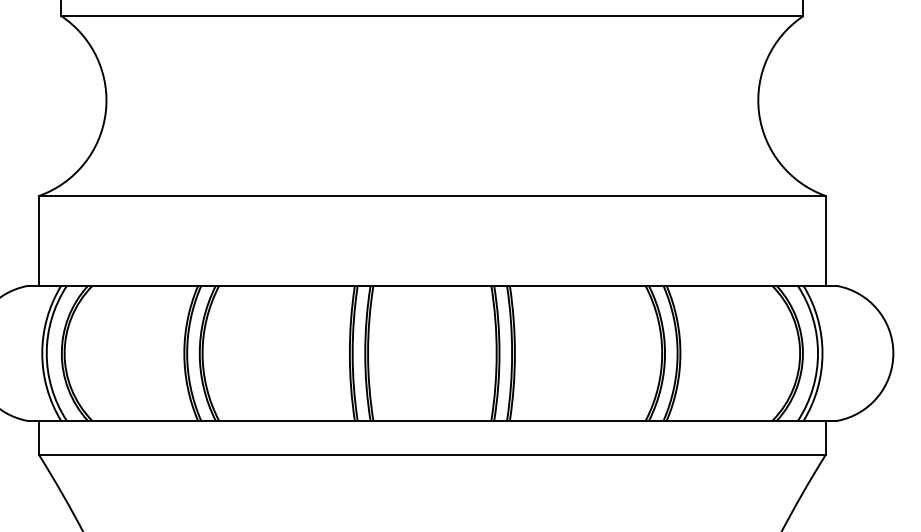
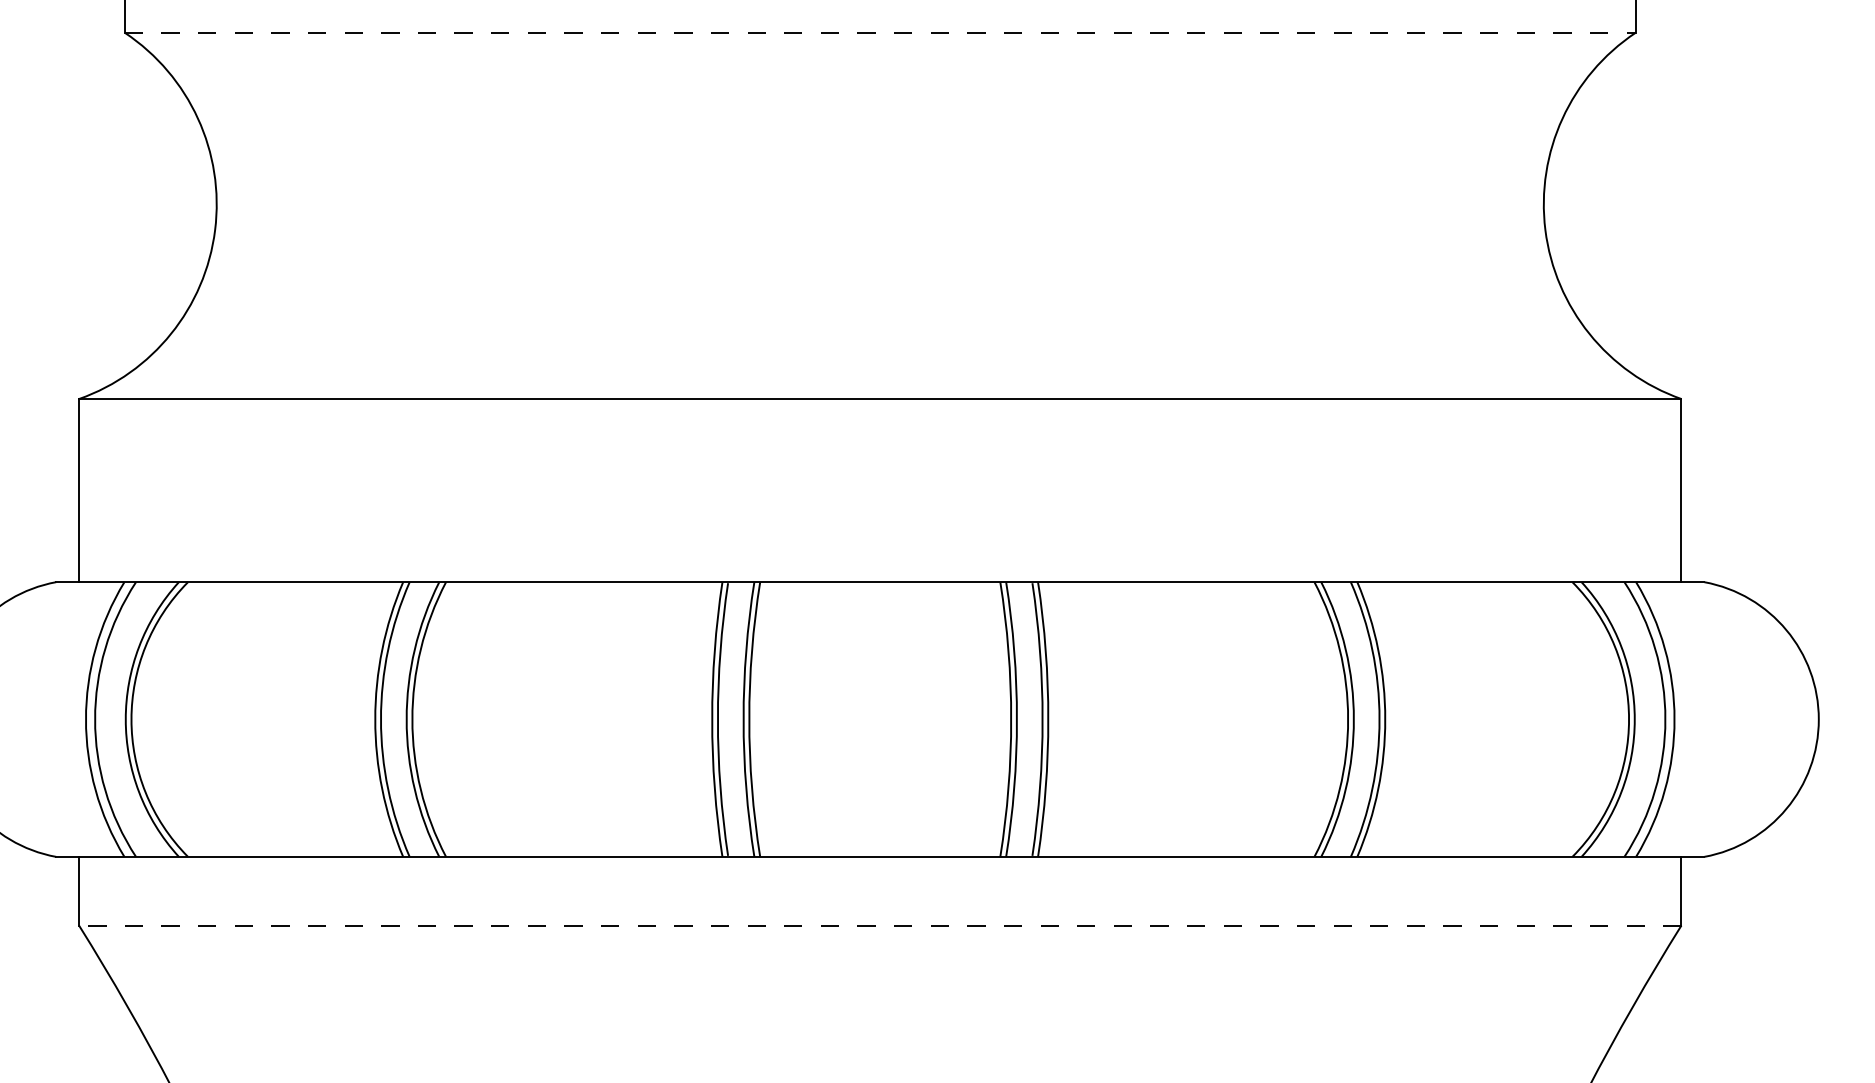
line: (432, 16) -> (880, 33), solid -> dashed
line: (432, 454) -> (880, 925), solid -> dashed

